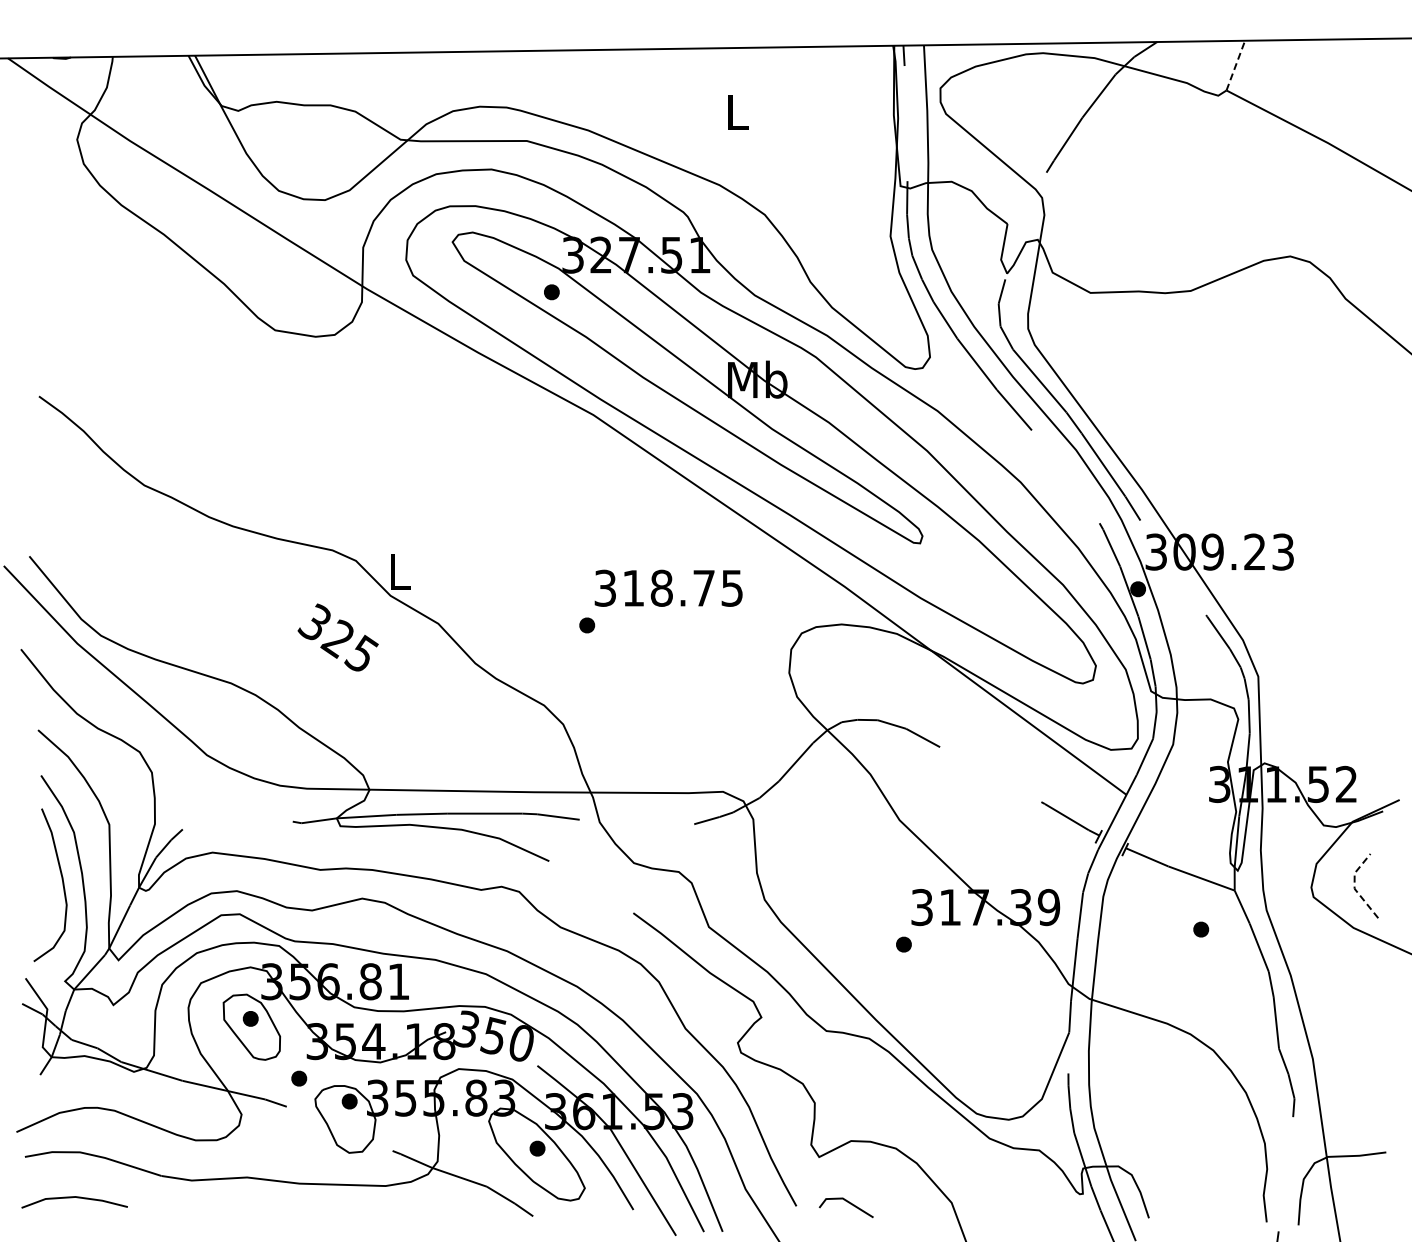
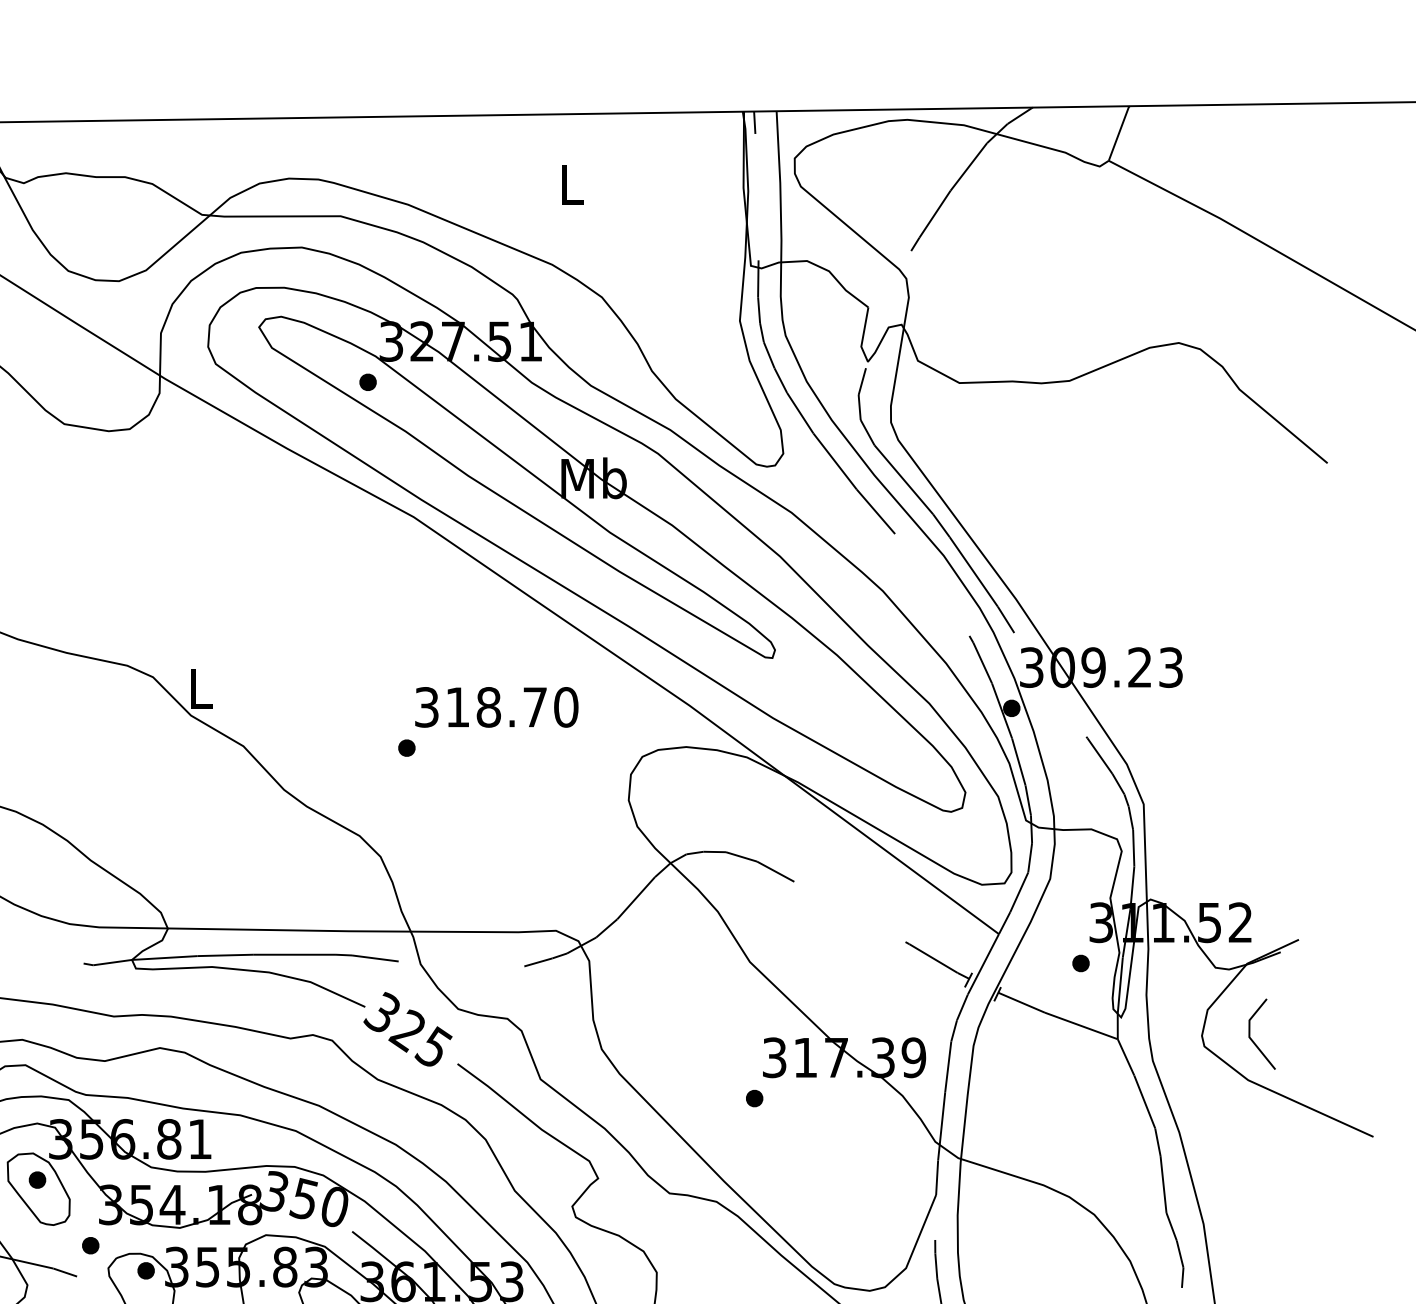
line: (1236, 64) -> (1119, 132), dashed -> solid
text: (732, 587) -> (566, 706), 318.75 -> 318.70
text: (337, 637) -> (407, 1029), moved
line: (1354, 886) -> (1249, 1034), dashed -> solid
part: (1201, 929) -> (1081, 963), moved

